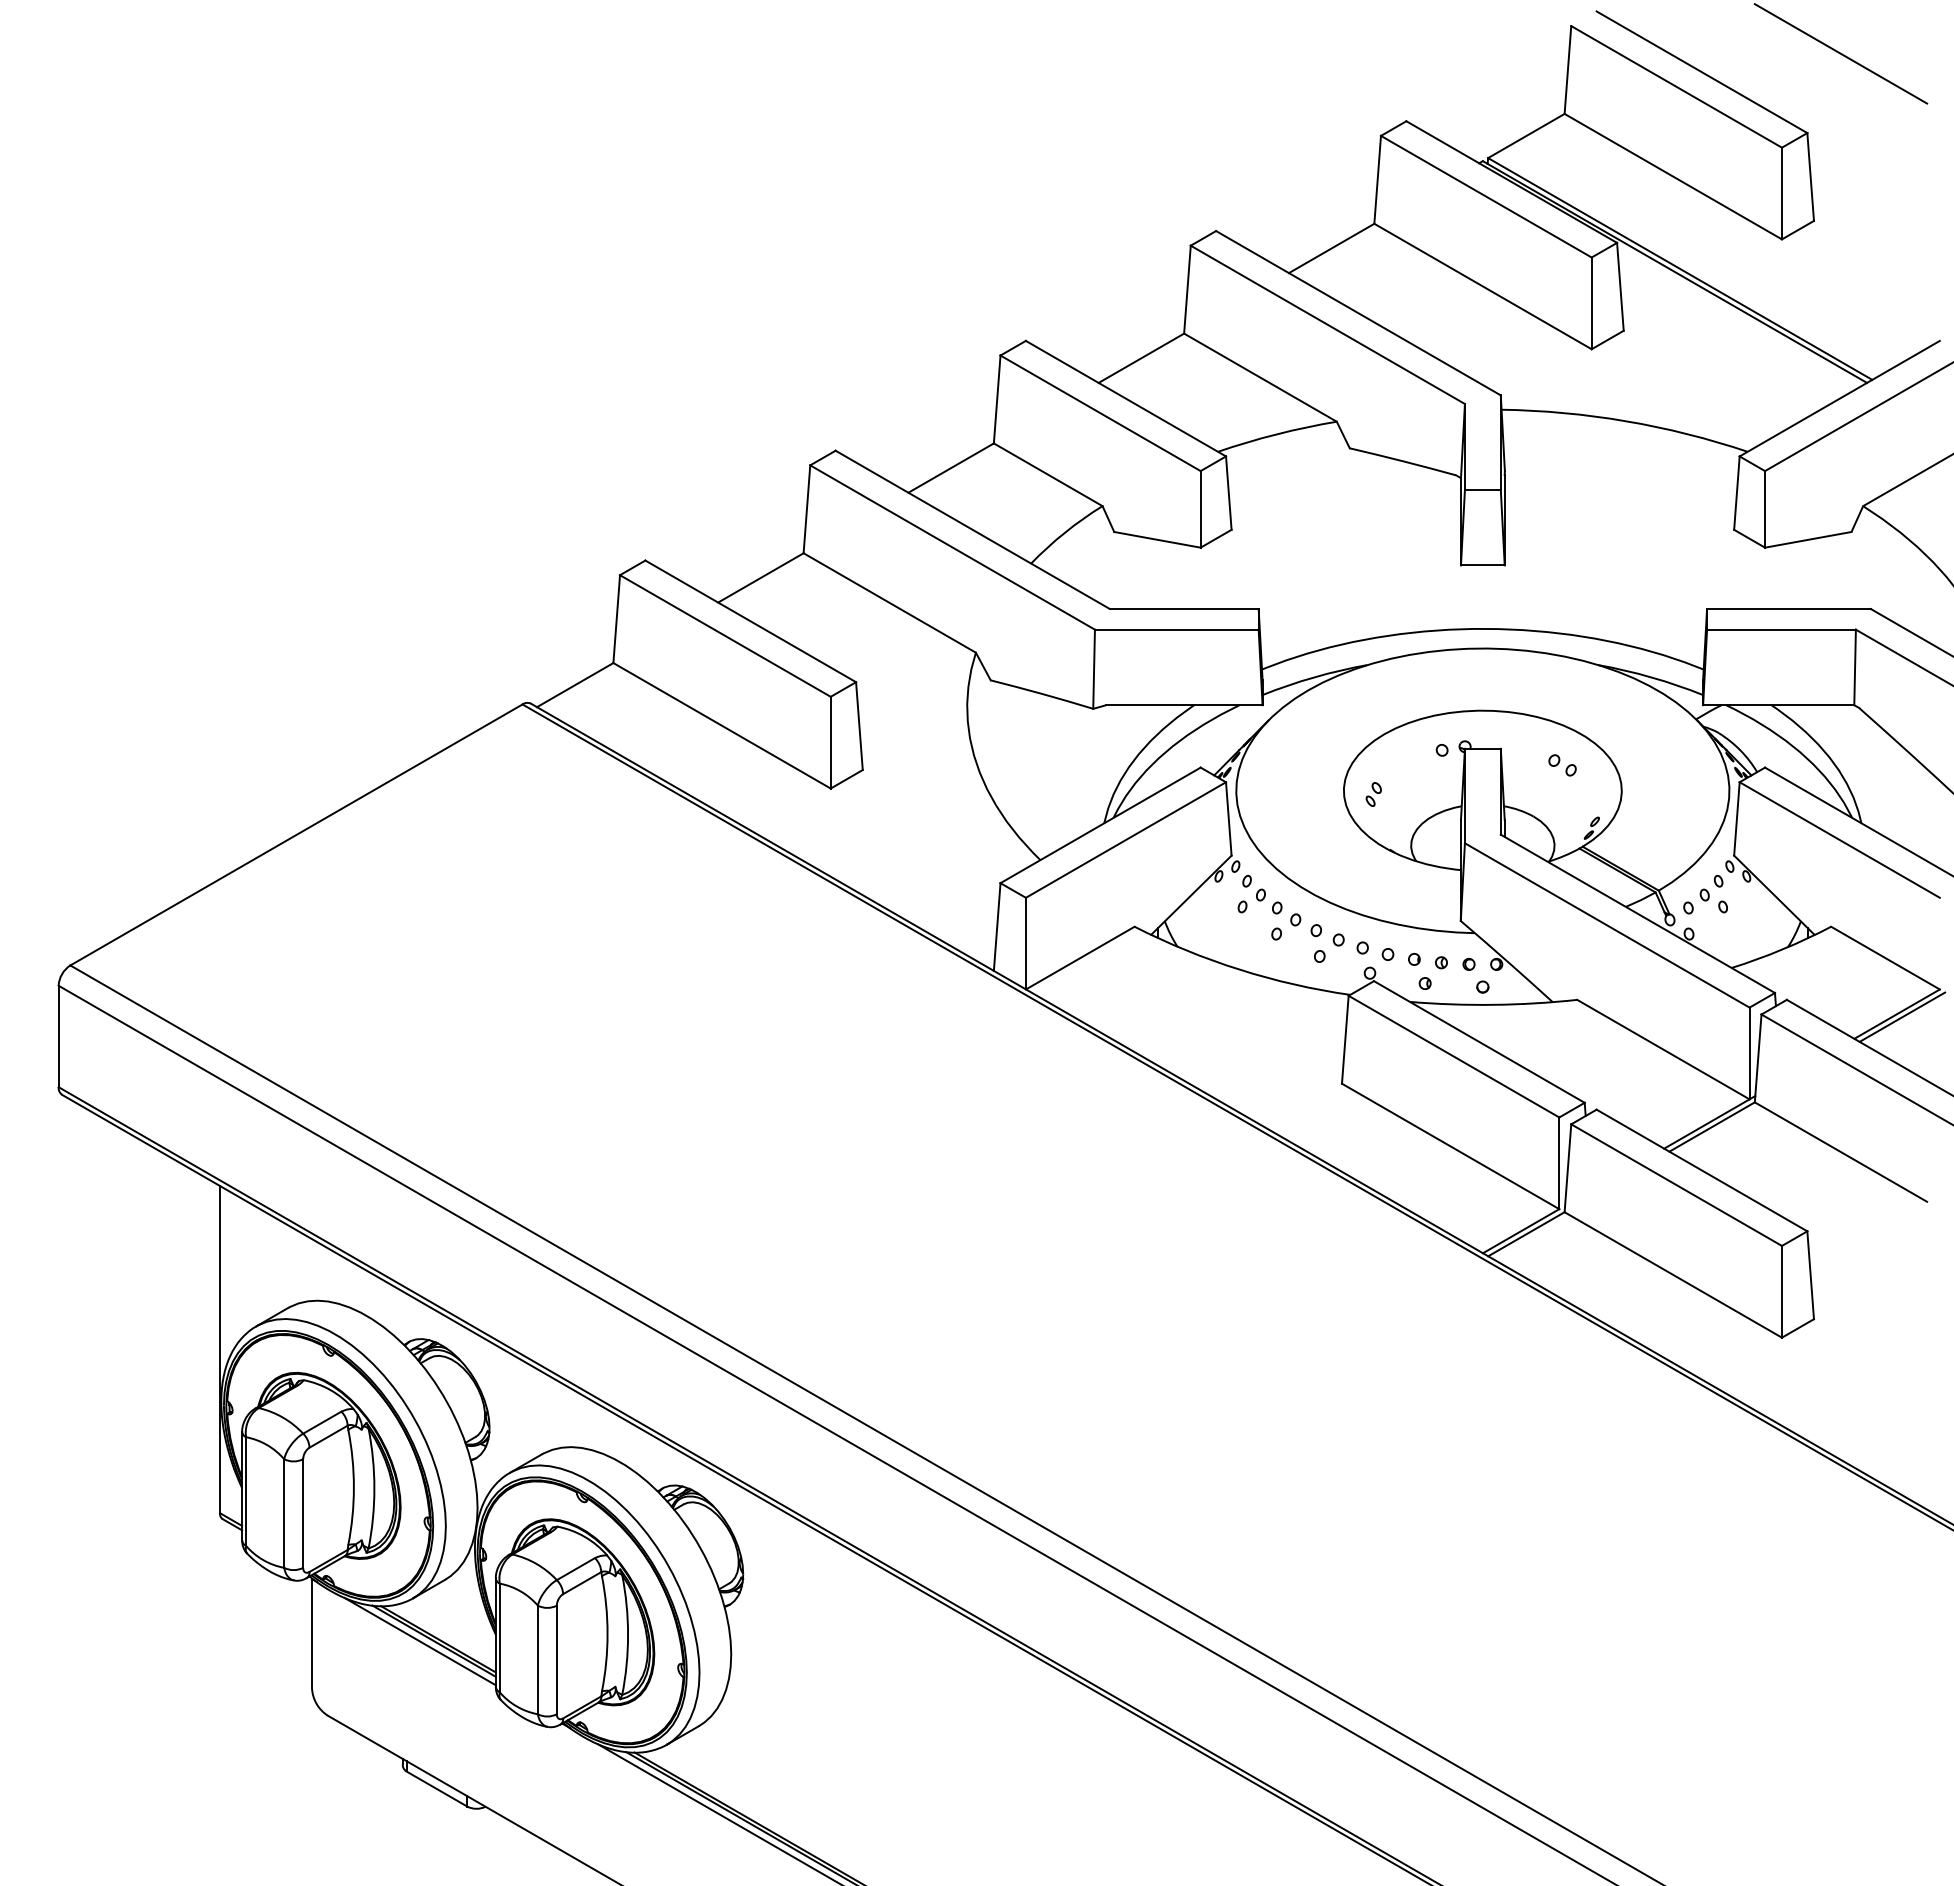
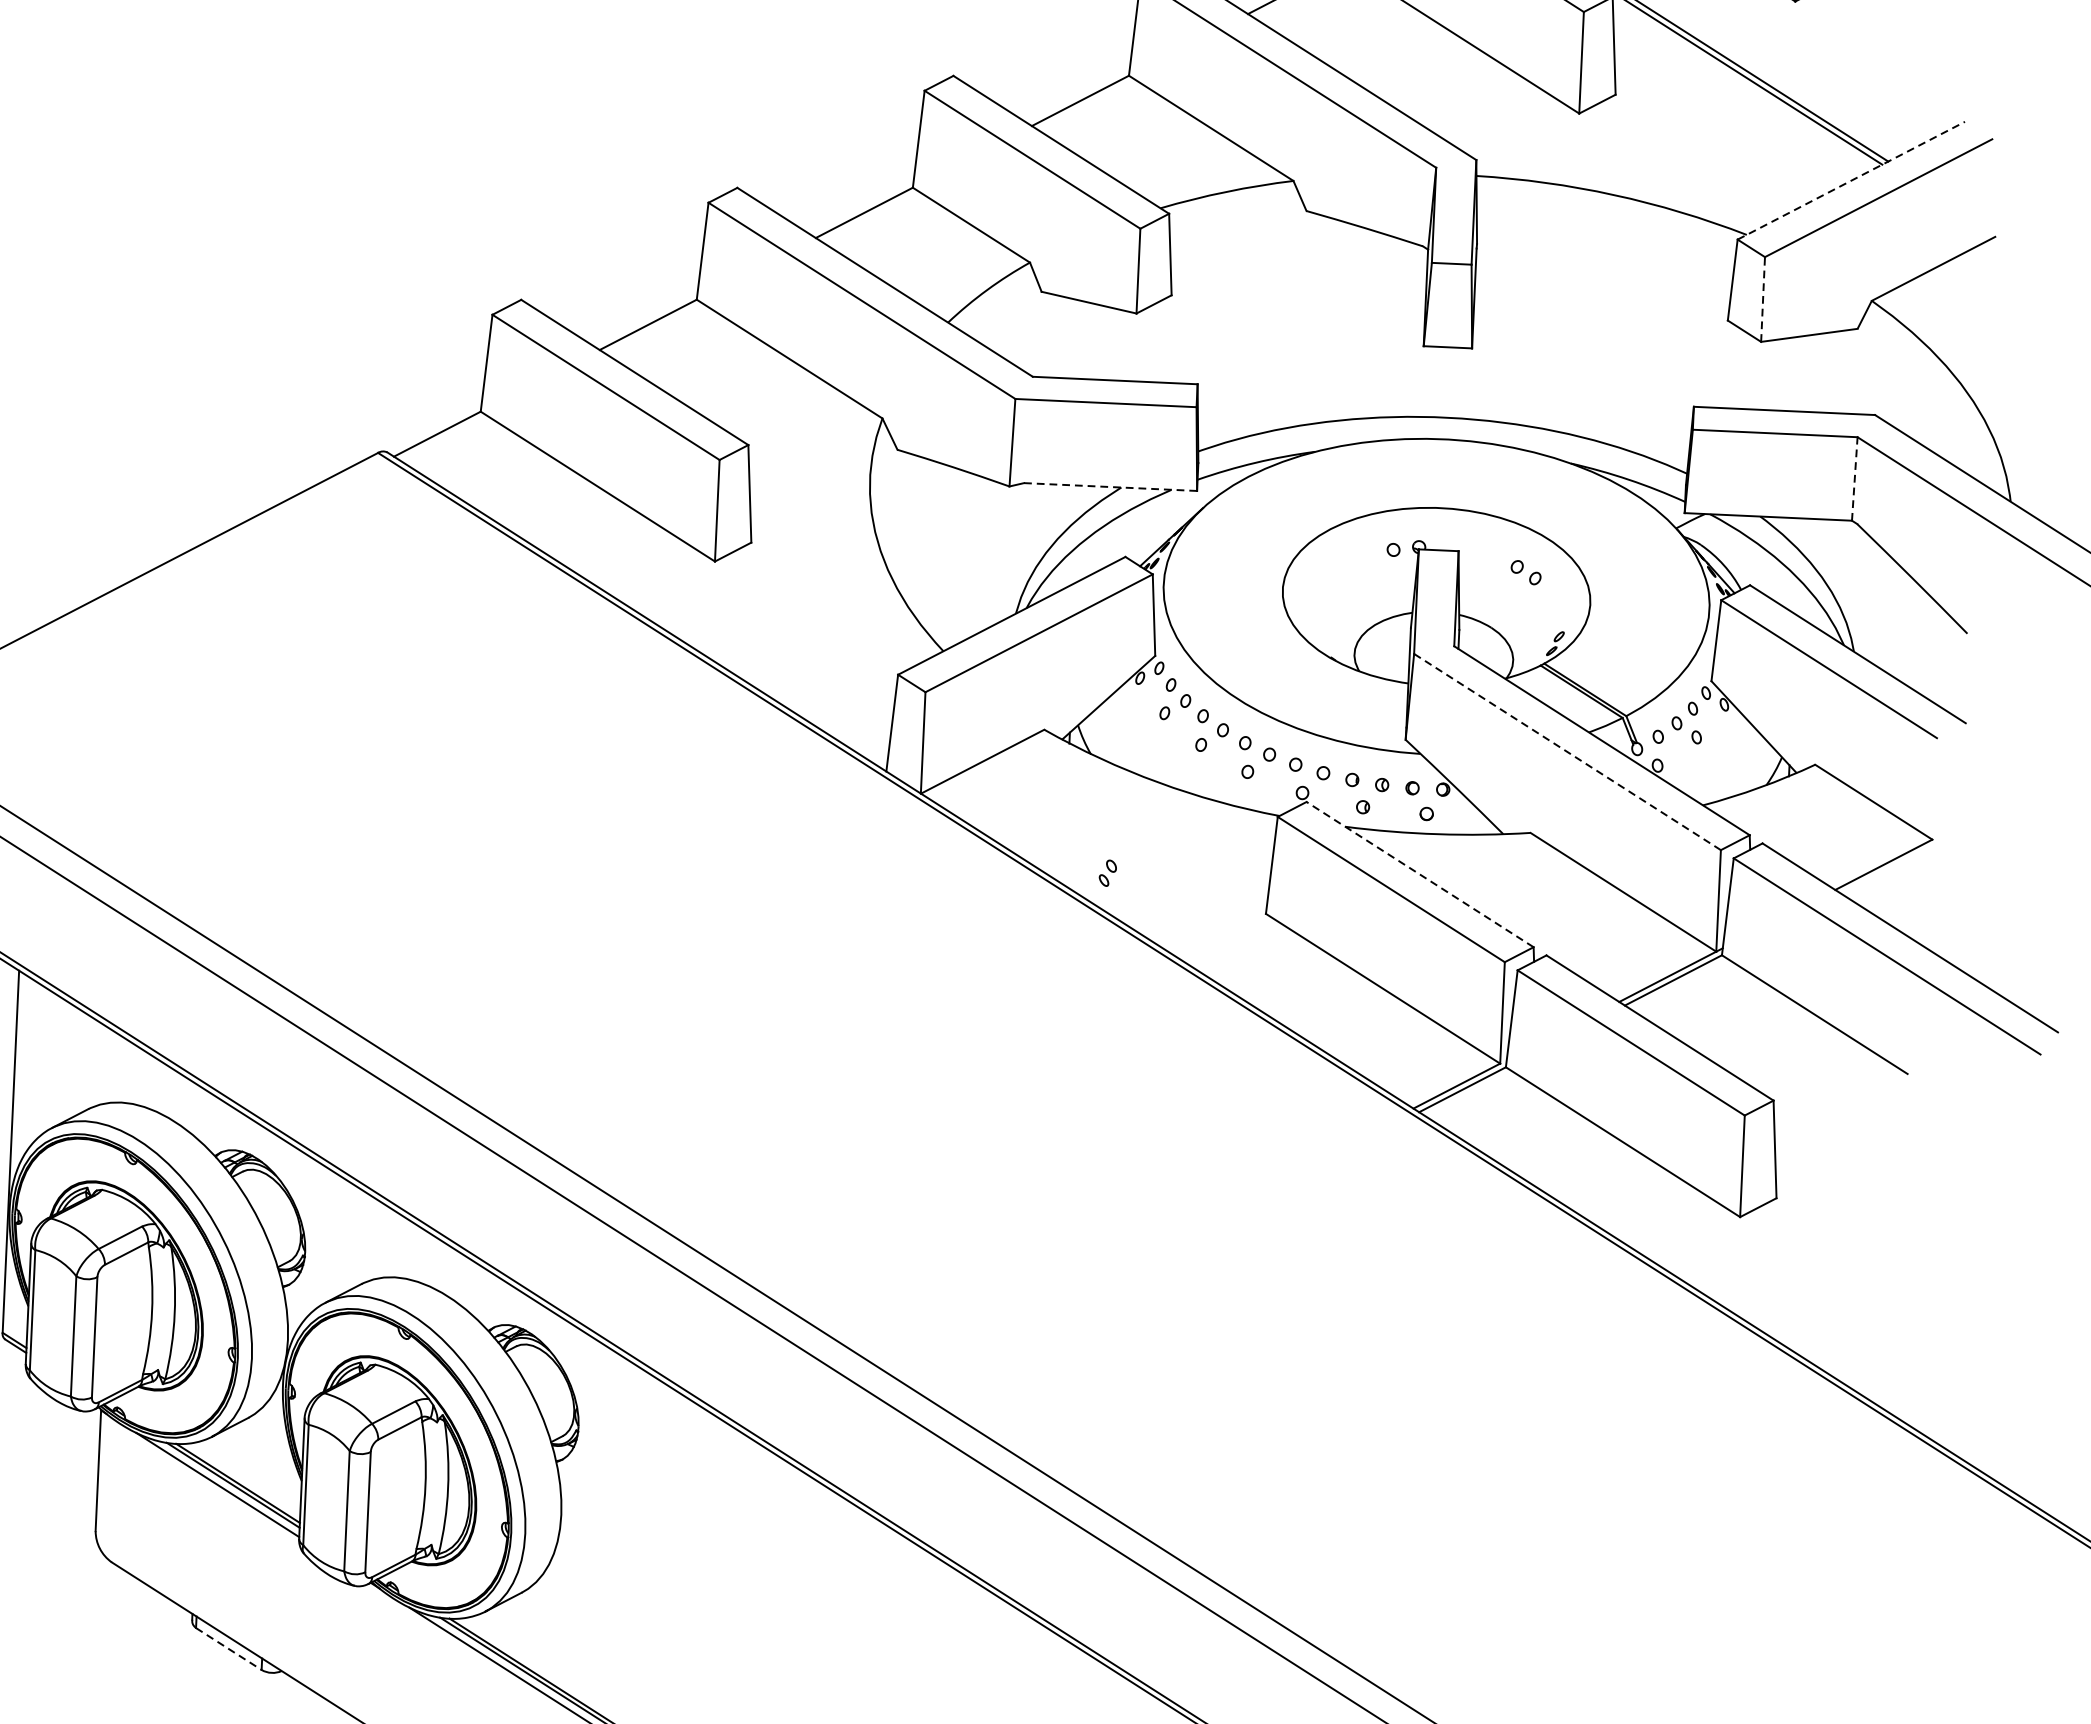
line: (1839, 398) -> (1851, 180), solid -> dashed
line: (1765, 508) -> (1763, 298), solid -> dashed
line: (1855, 667) -> (1855, 479), solid -> dashed
line: (1184, 705) -> (1110, 487), solid -> dashed
part: (1373, 794) -> (1107, 873), moved
line: (1606, 925) -> (1566, 752), solid -> dashed
line: (1902, 1016) -> (1889, 867), removed
line: (1479, 1041) -> (1420, 874), solid -> dashed
line: (437, 1789) -> (229, 1649), solid -> dashed

